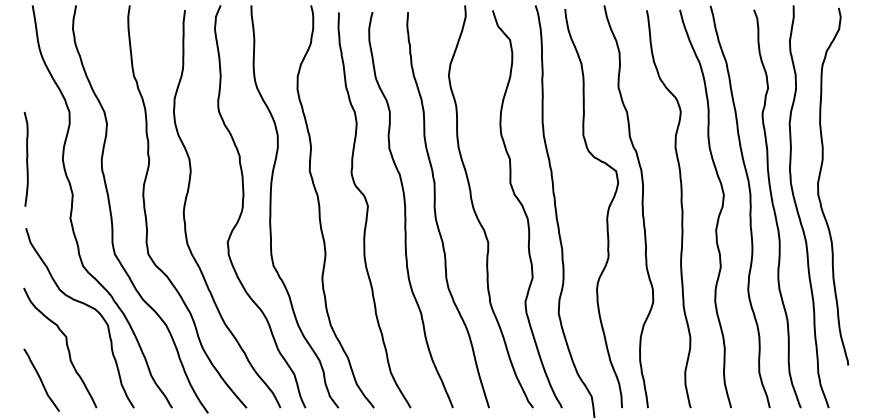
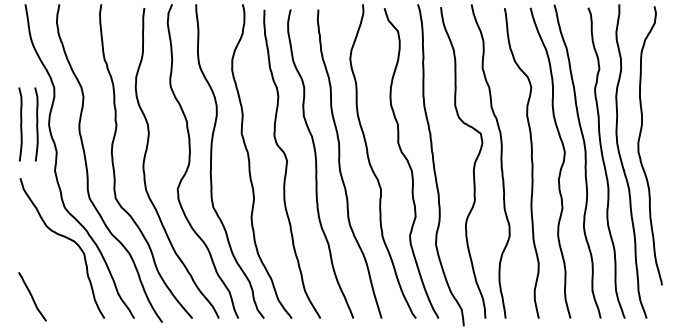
curve: (46, 159) -> (36, 124), added
curve: (66, 346) -> (51, 270), removed

